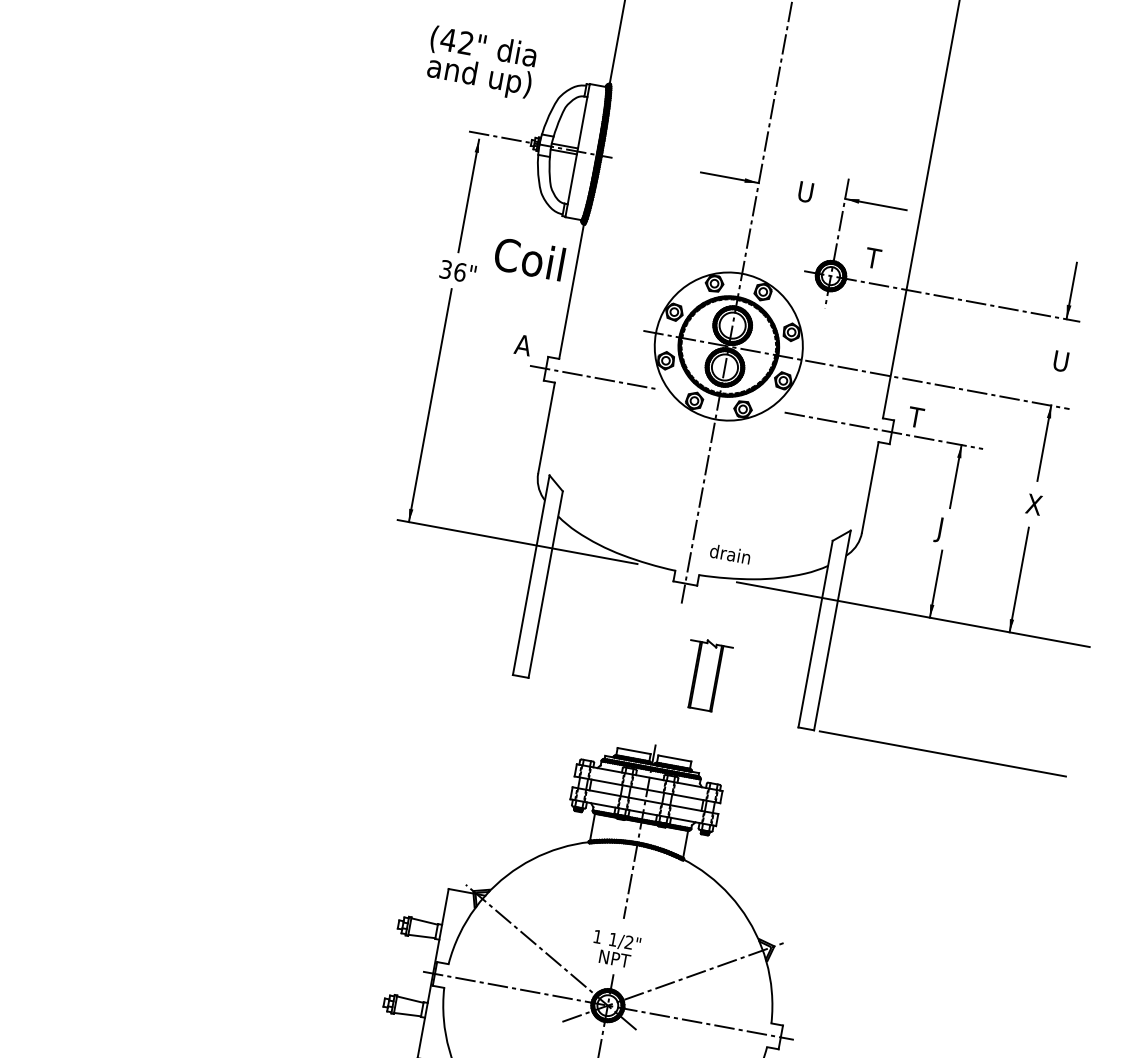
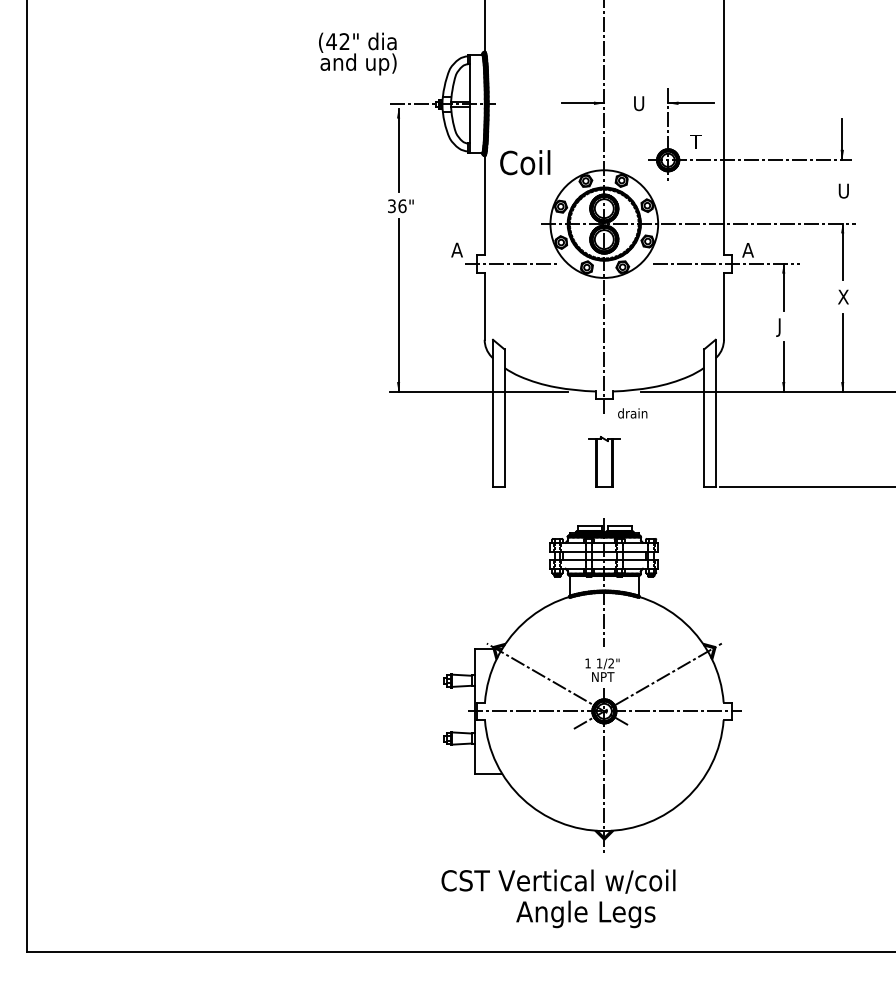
text: (480, 62) -> (357, 53), moved
text: (529, 258) -> (525, 162), moved
text: (915, 417) -> (747, 250), T -> A
text: (730, 554) -> (632, 413), moved
part: (706, 674) -> (604, 461), moved

